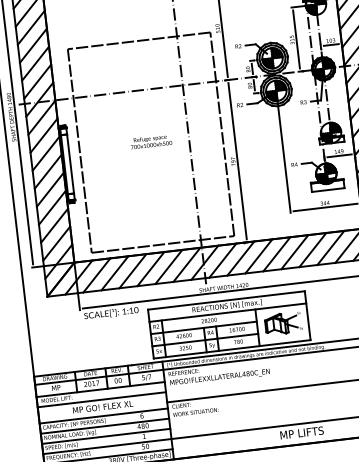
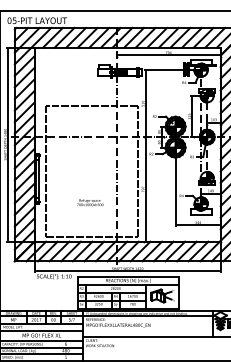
text: (151, 141) -> (90, 202), moved

